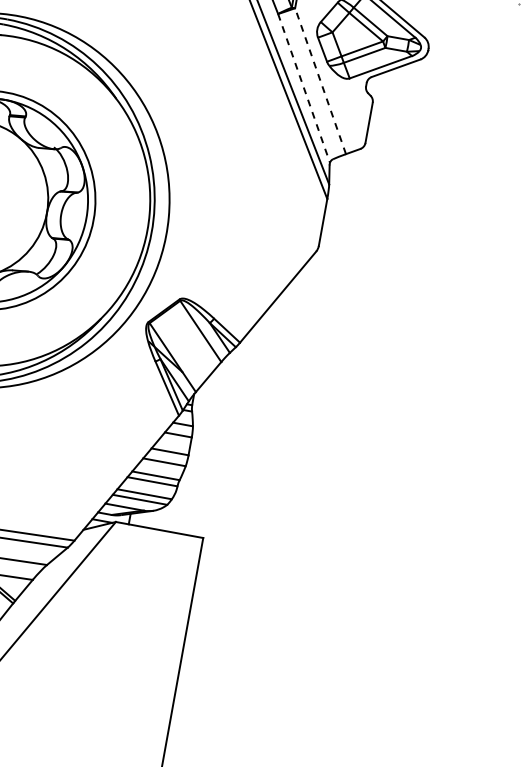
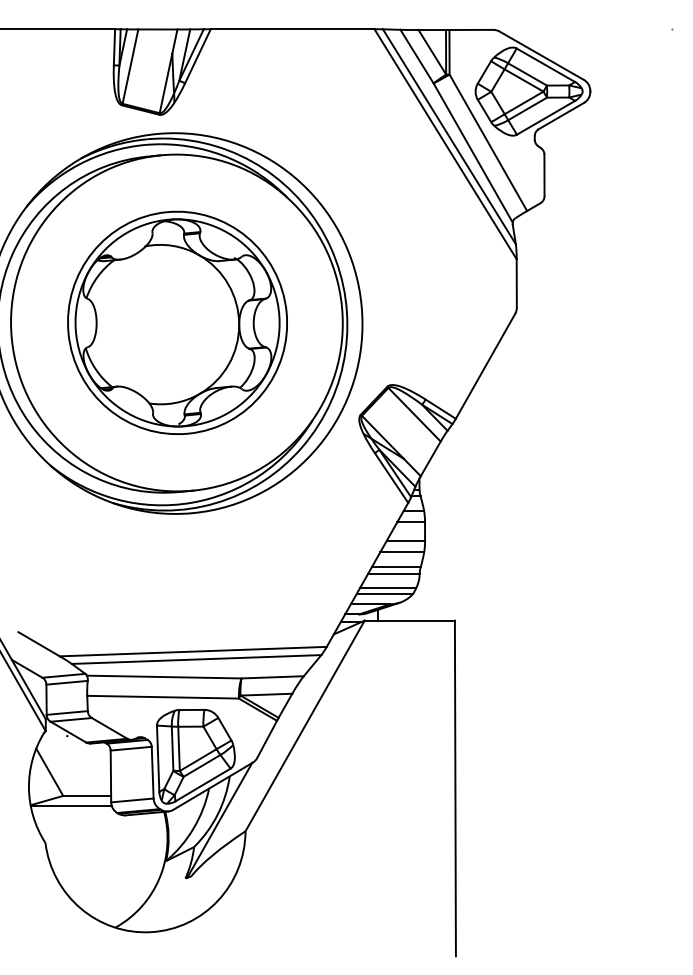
line: (320, 80) -> (488, 142), dashed -> solid
line: (304, 88) -> (473, 153), dashed -> solid

